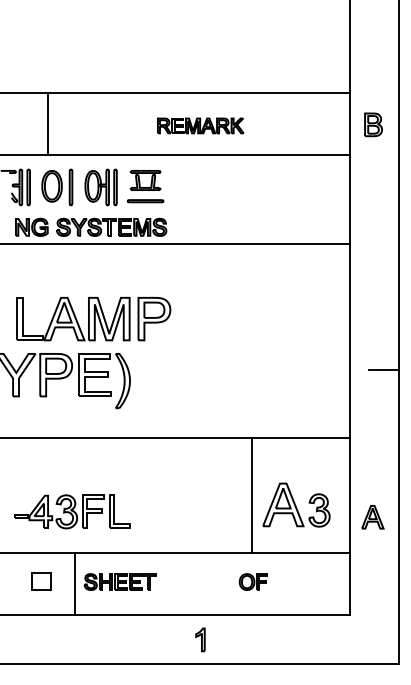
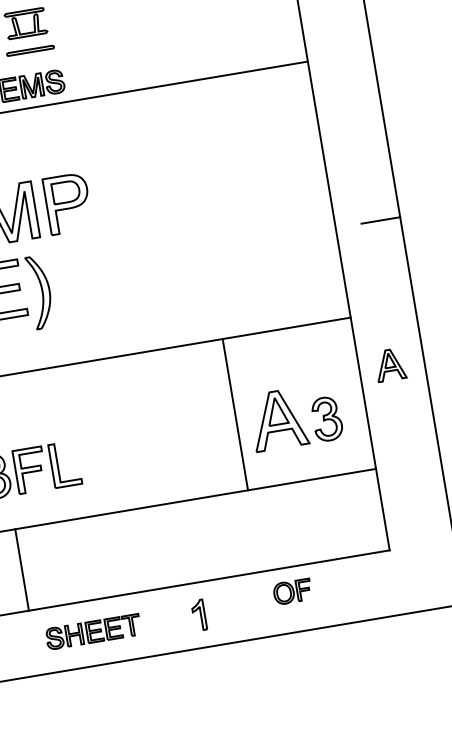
part: (372, 517) -> (389, 365), moved
part: (119, 581) -> (92, 631), moved
part: (252, 581) -> (291, 591), moved

